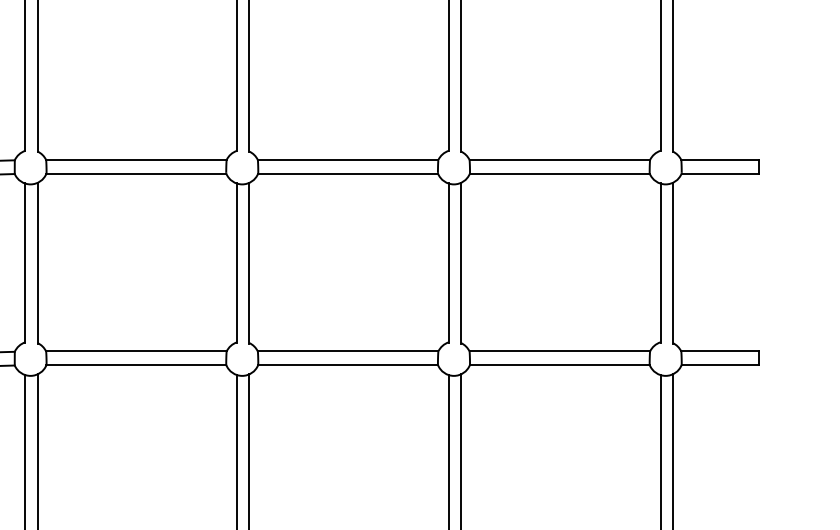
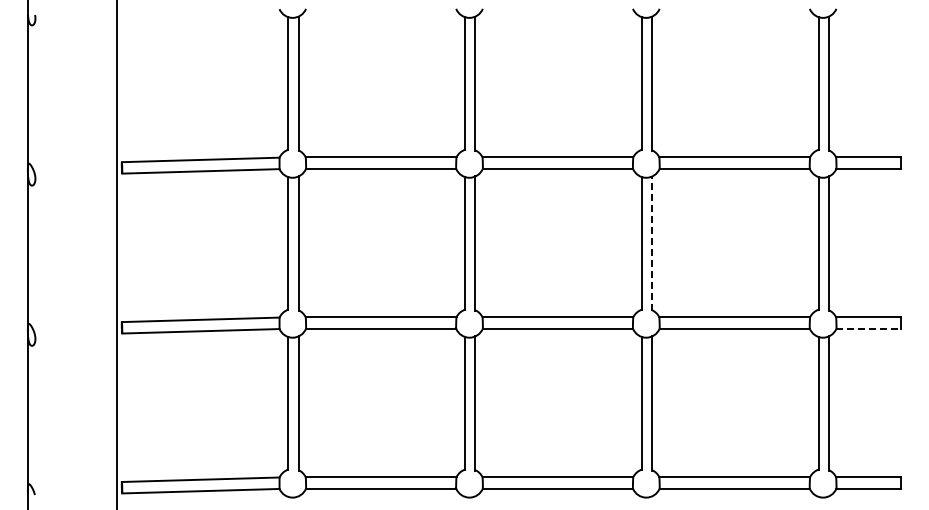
line: (461, 263) -> (652, 243), solid -> dashed
line: (721, 364) -> (869, 328), solid -> dashed

